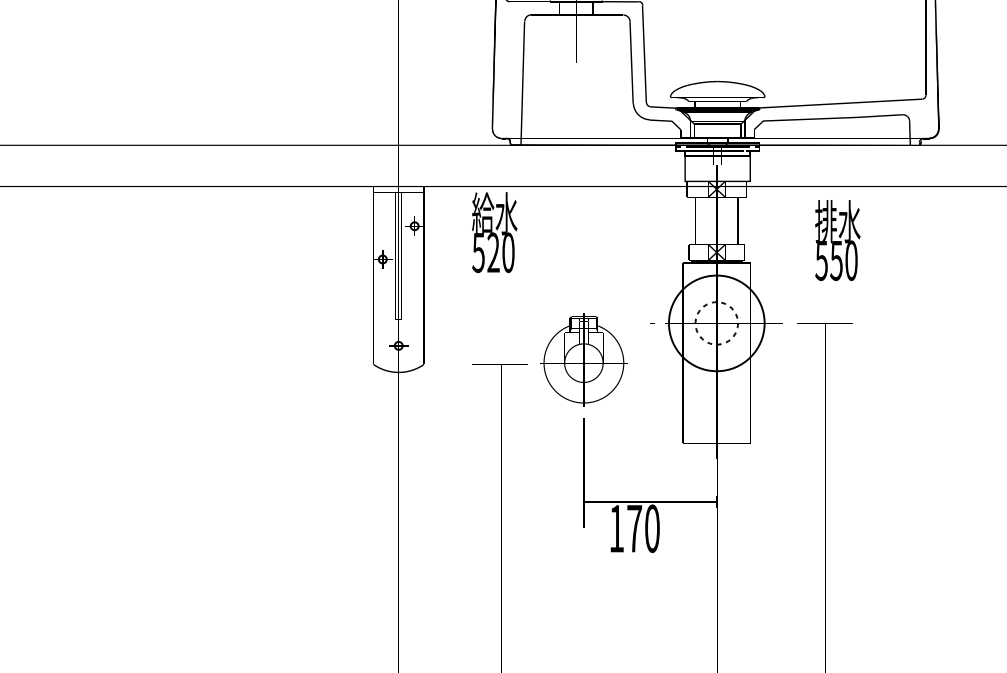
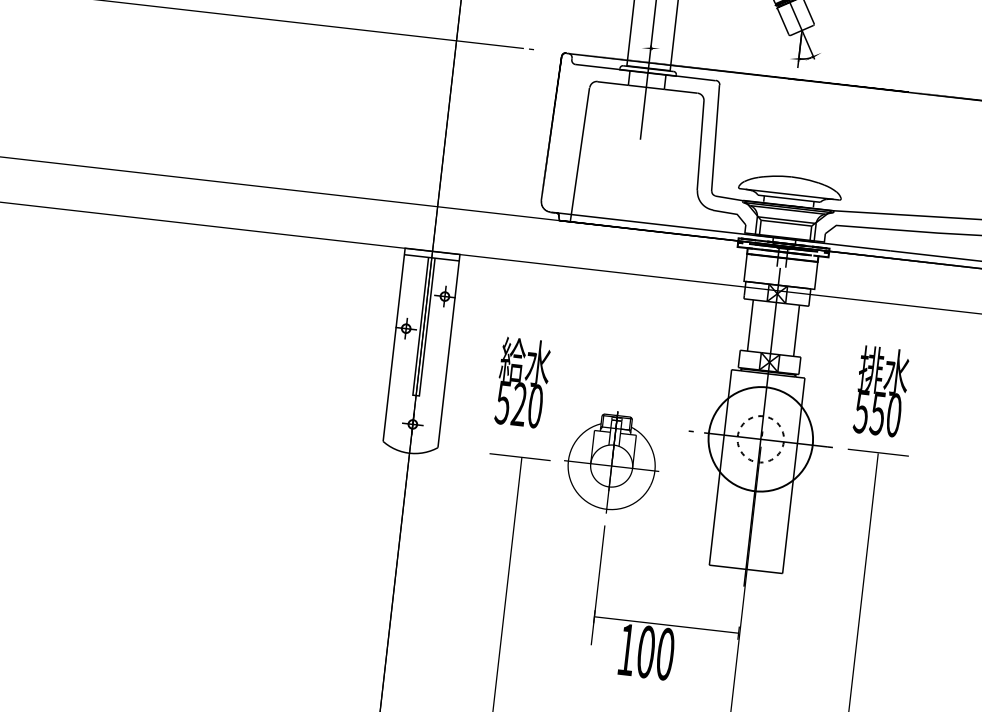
text: (494, 232) -> (522, 382), moved
text: (837, 240) -> (881, 391), moved
text: (634, 528) -> (646, 651), 170 -> 100

